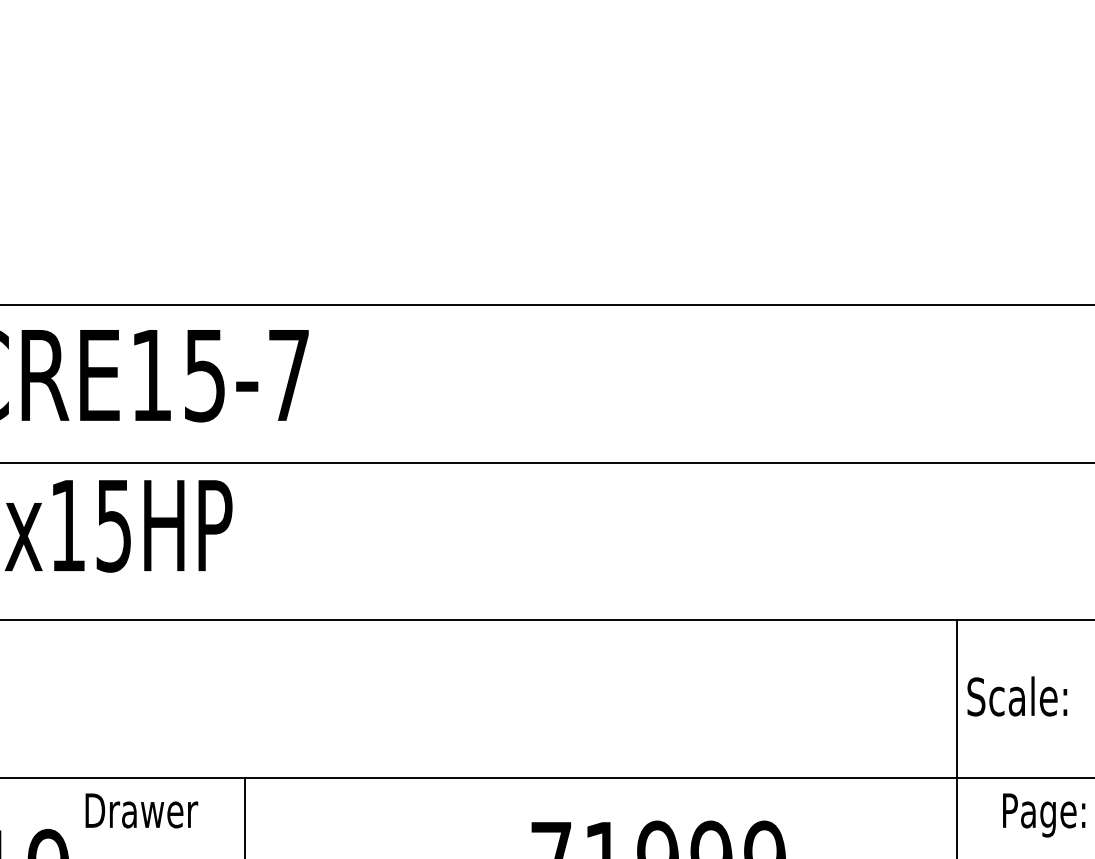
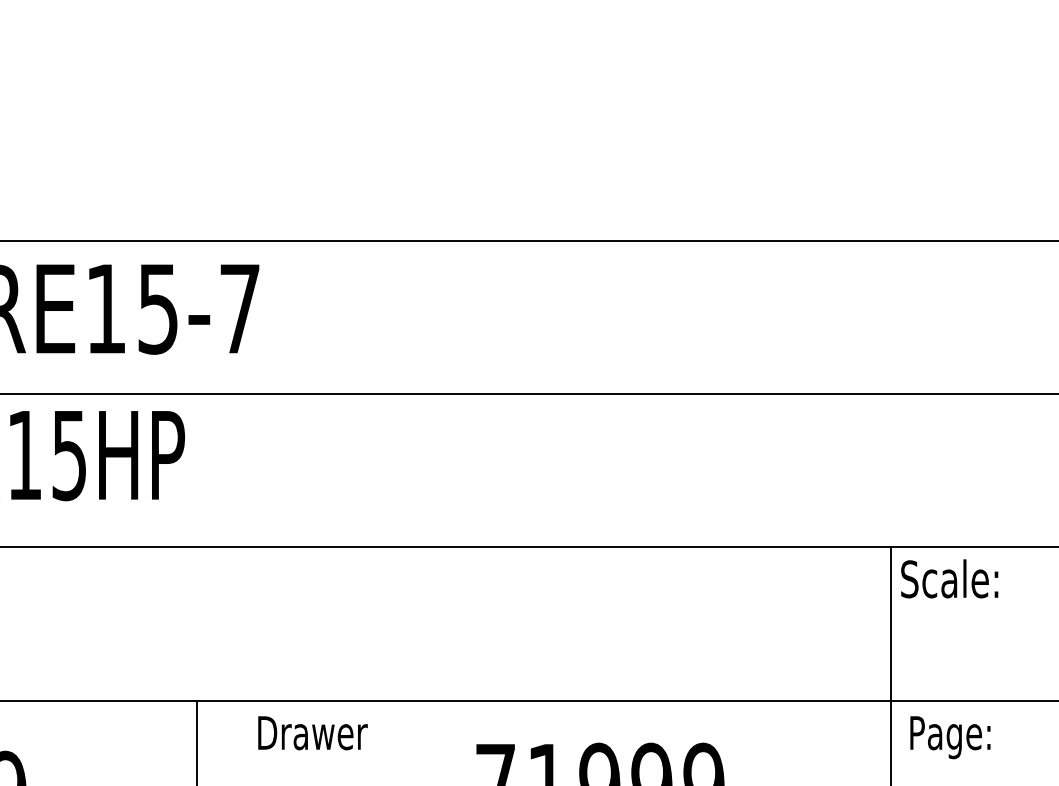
text: (1017, 696) -> (949, 578), moved
text: (141, 810) -> (312, 732), moved
text: (1044, 815) -> (950, 737), moved

